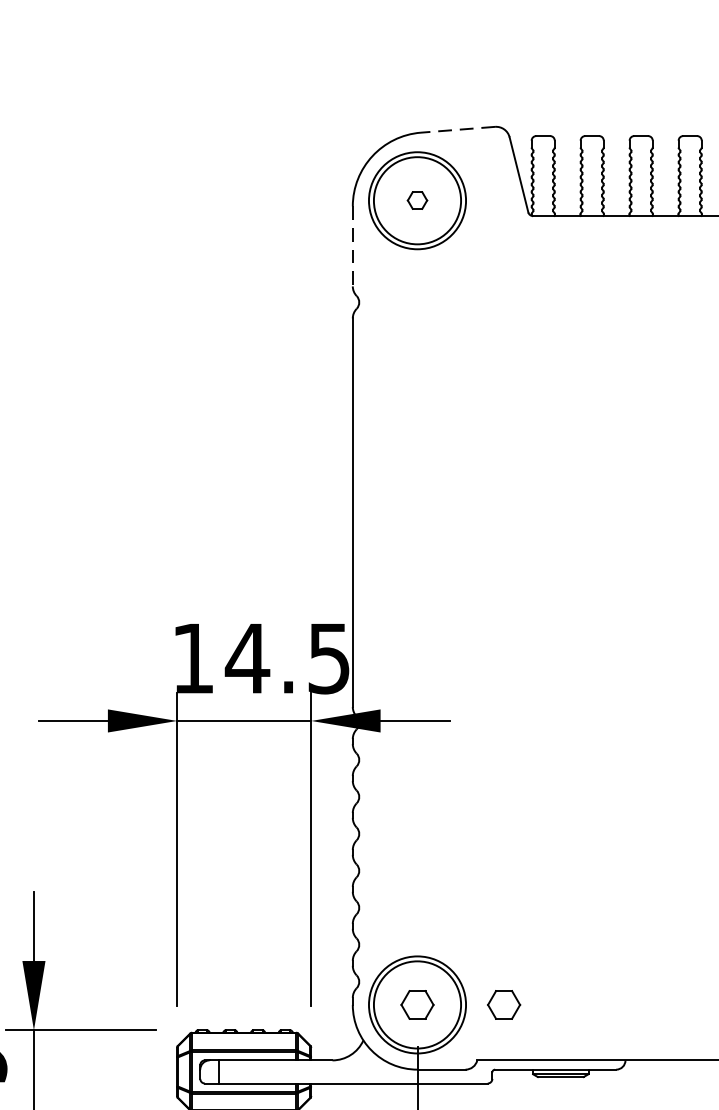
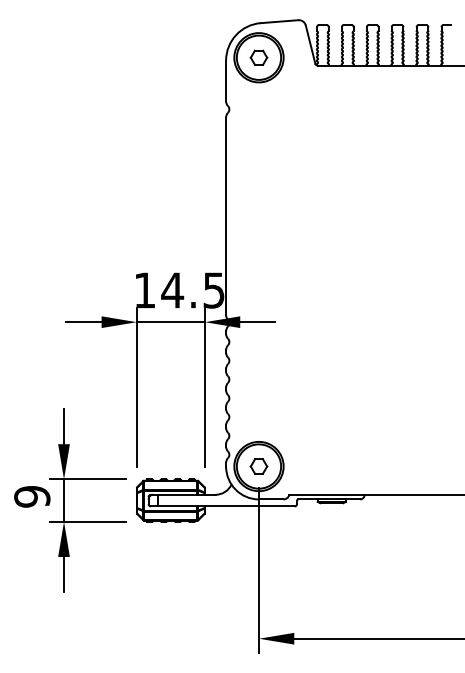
line: (457, 129) -> (279, 21), dashed -> solid
part: (416, 200) -> (258, 57), size x1.67
line: (353, 247) -> (226, 81), dashed -> solid
part: (503, 1004) -> (302, 466), removed

